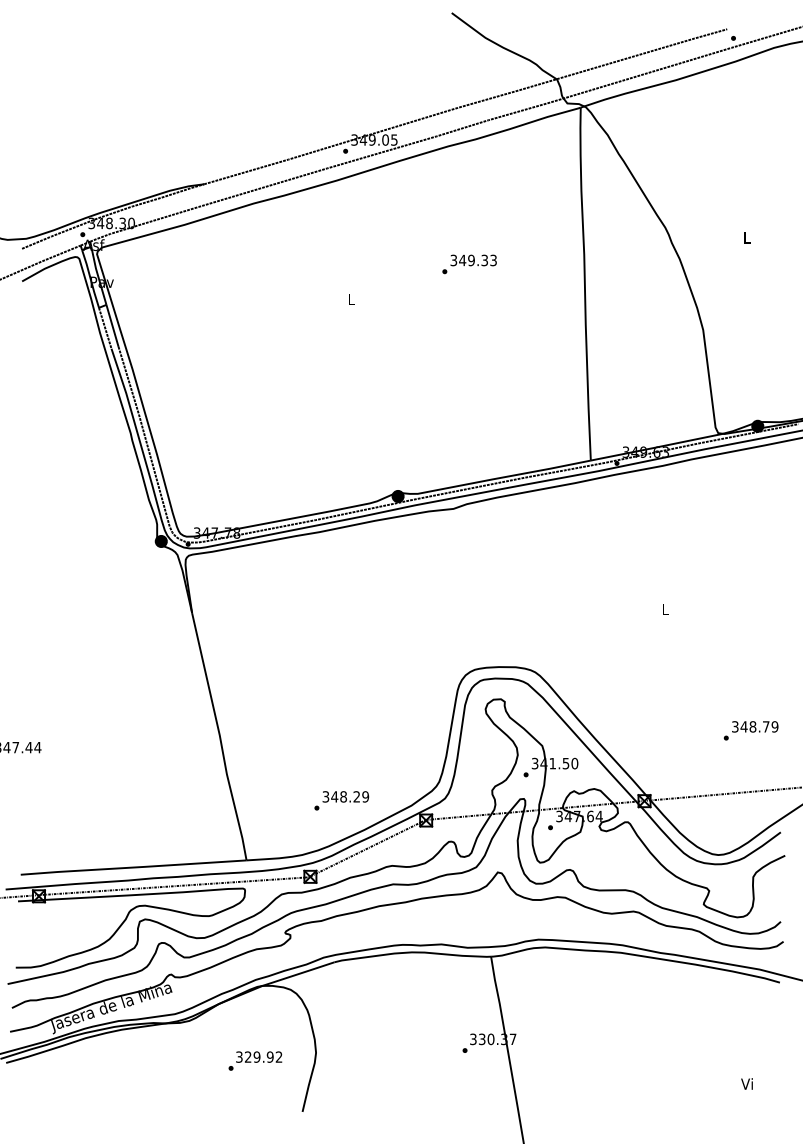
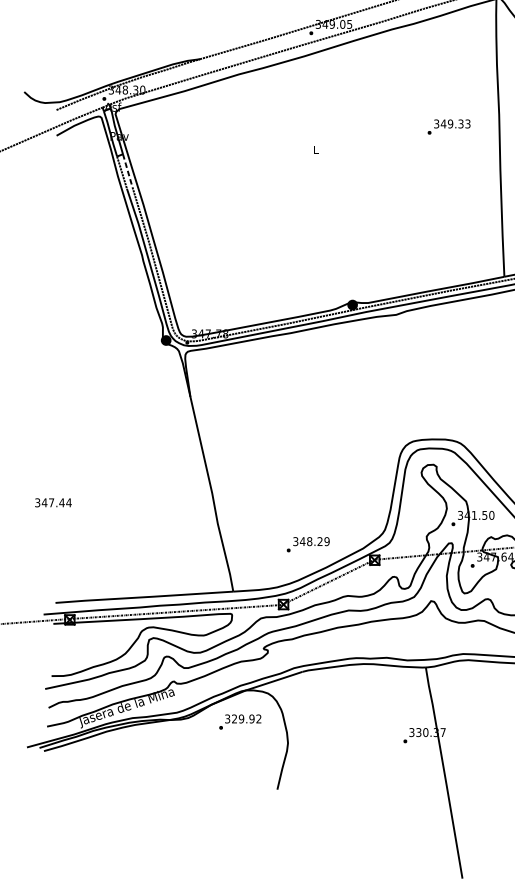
text: (469, 264) -> (449, 127), moved
line: (112, 325) -> (127, 170), solid -> dashed
text: (255, 1060) -> (240, 721), moved

